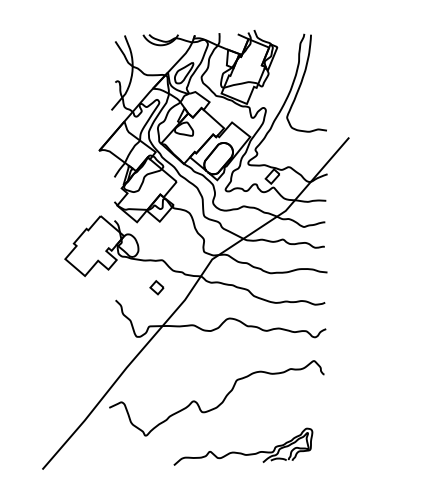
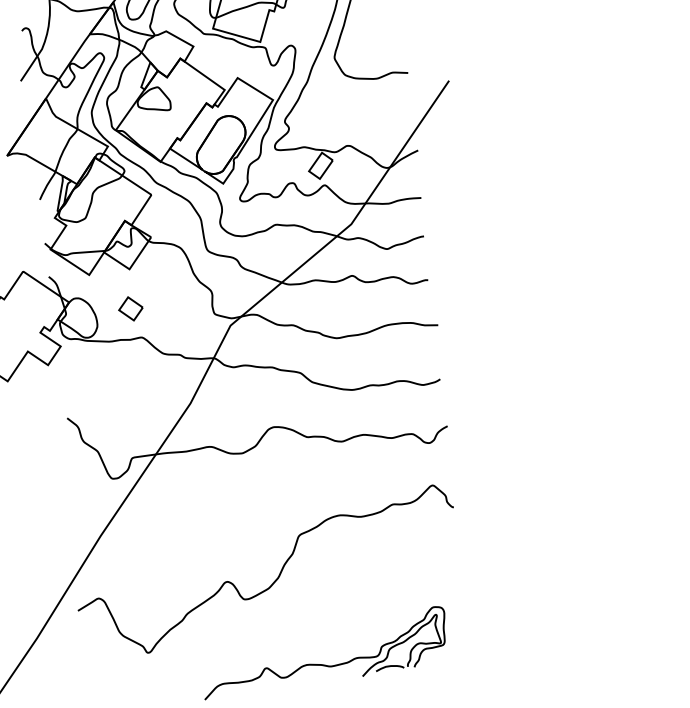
part: (156, 287) -> (129, 308), moved

